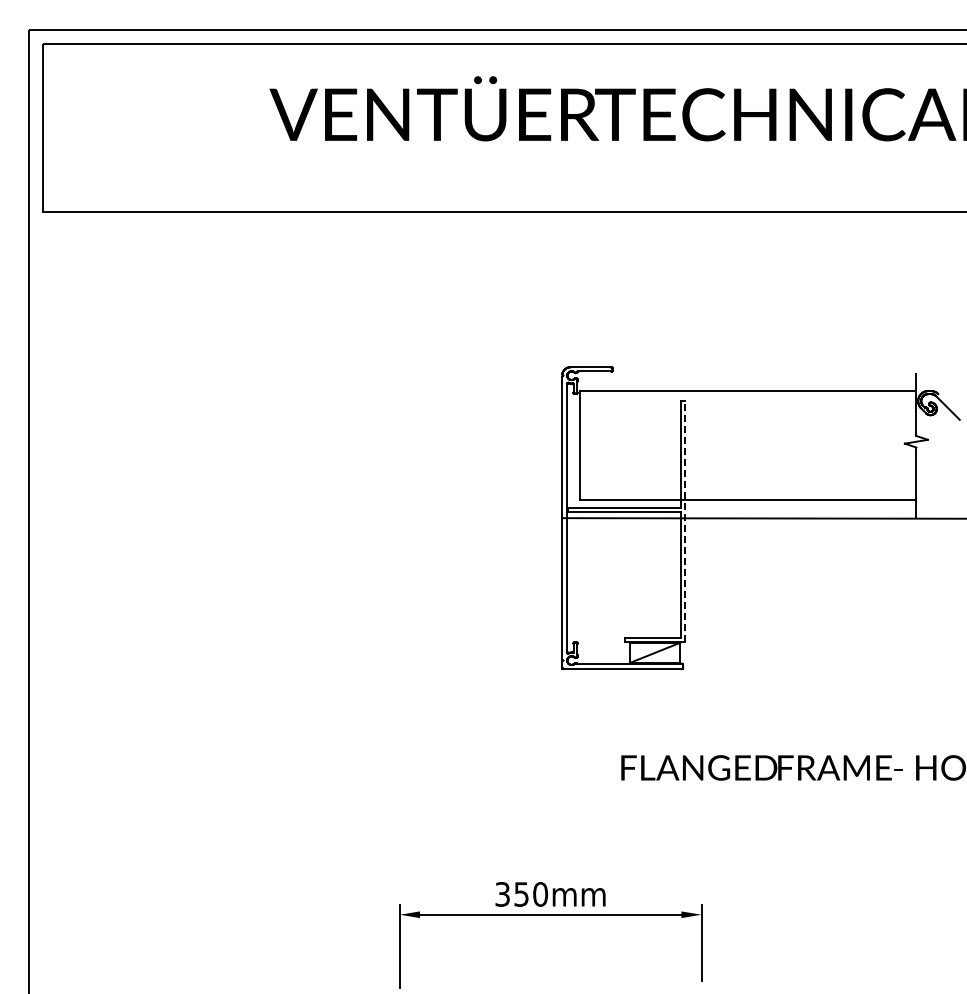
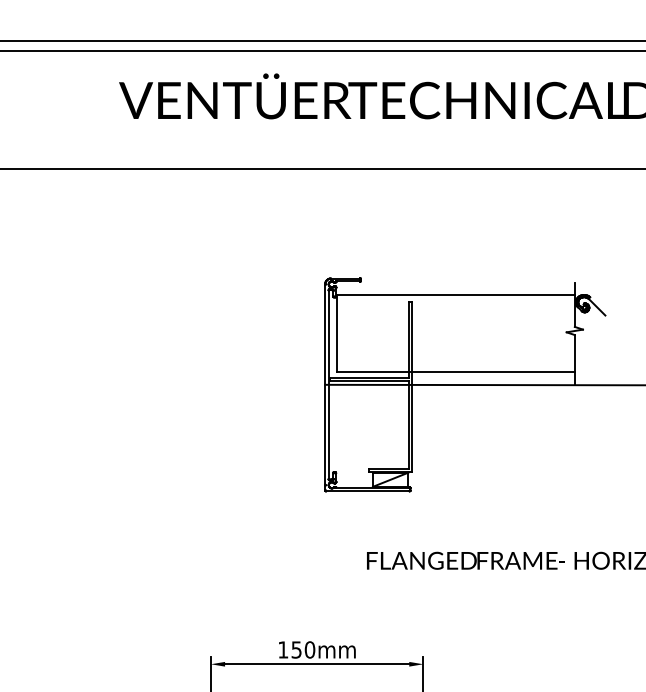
line: (685, 521) -> (412, 387), dashed -> solid
text: (502, 894) -> (283, 649), 350mm -> 150mm

